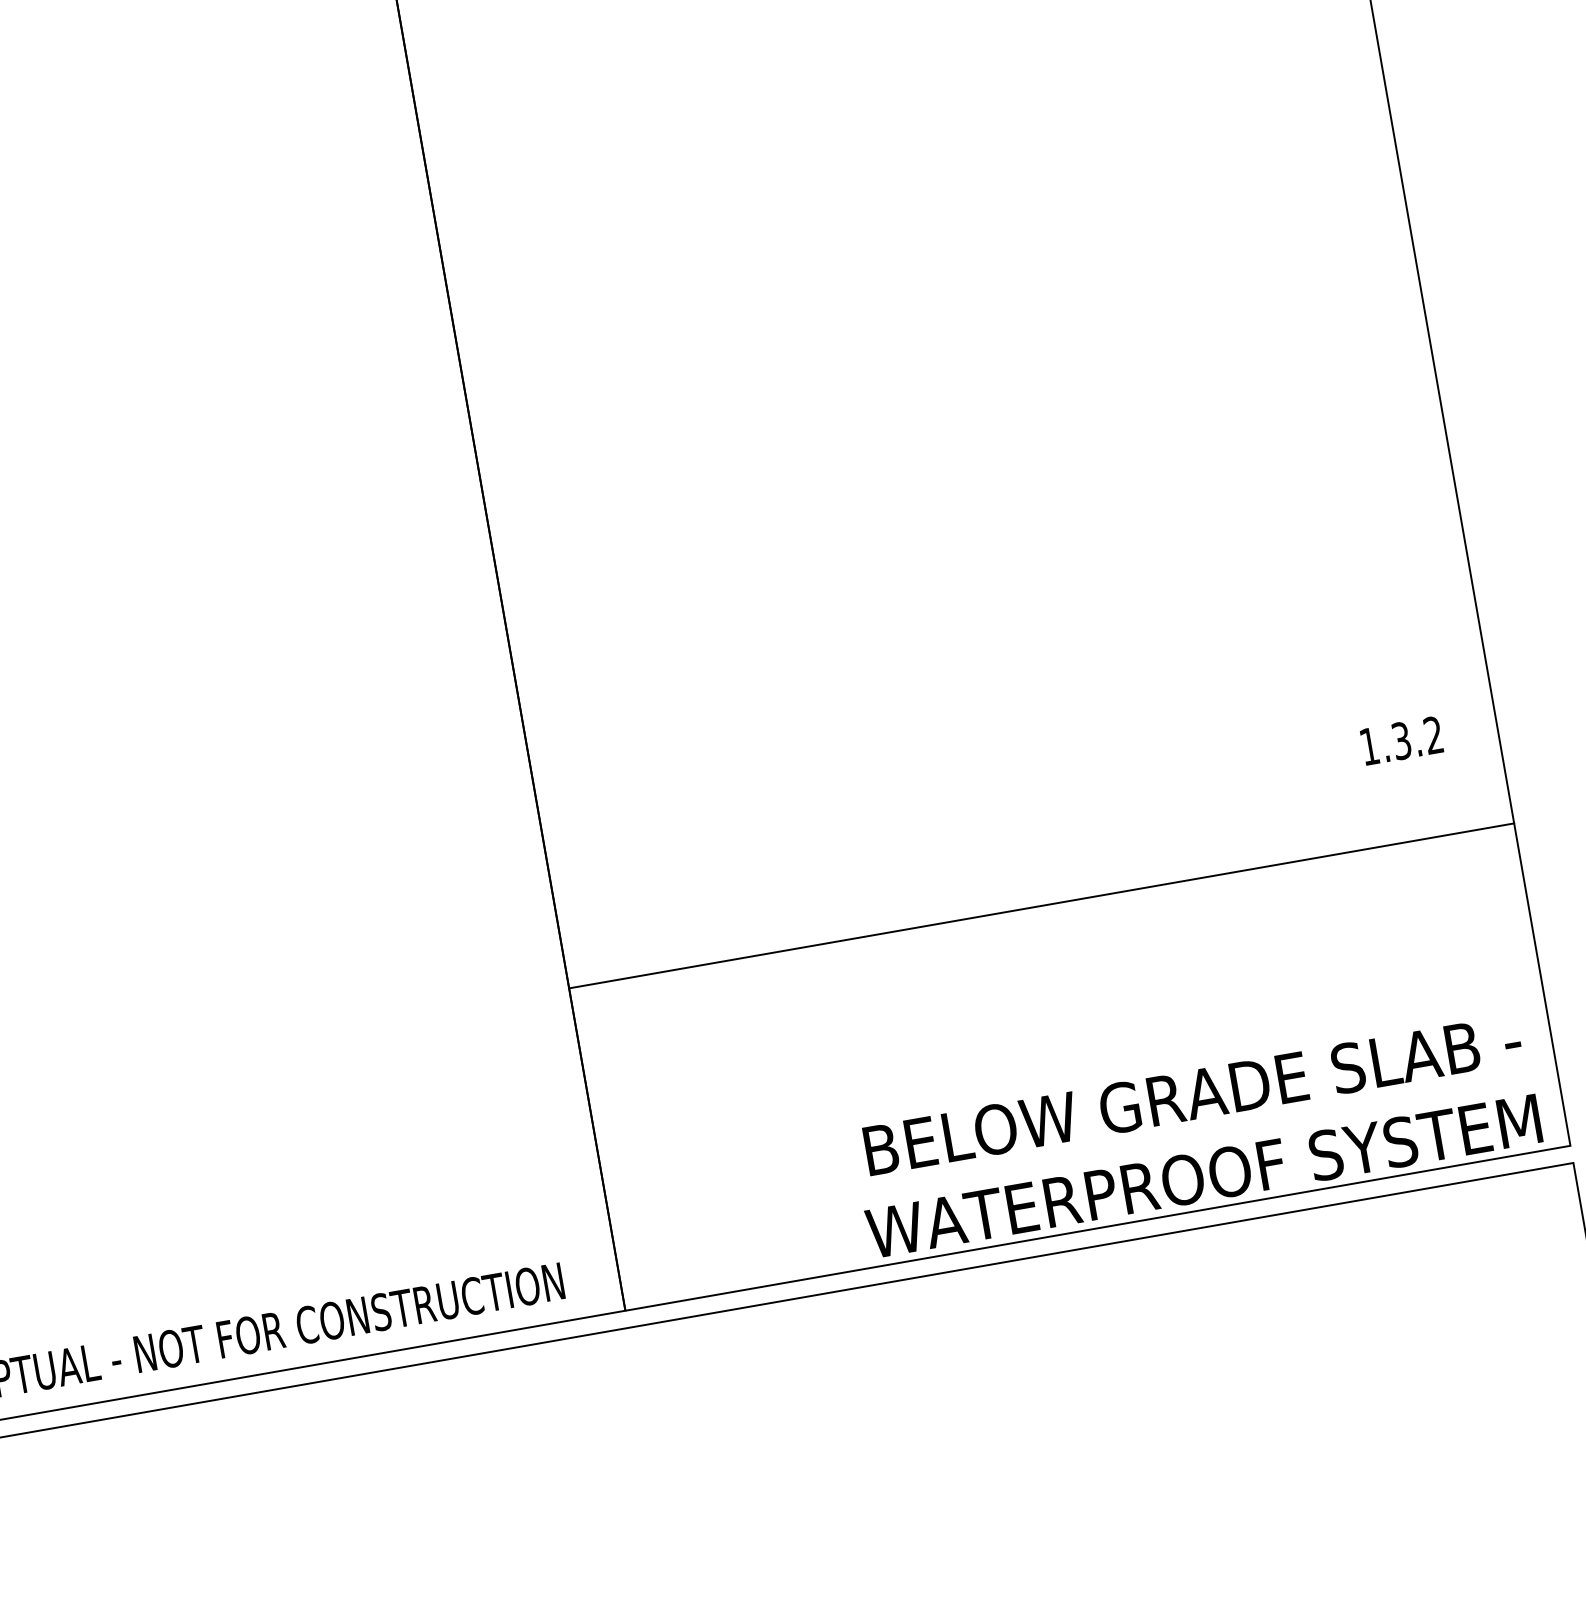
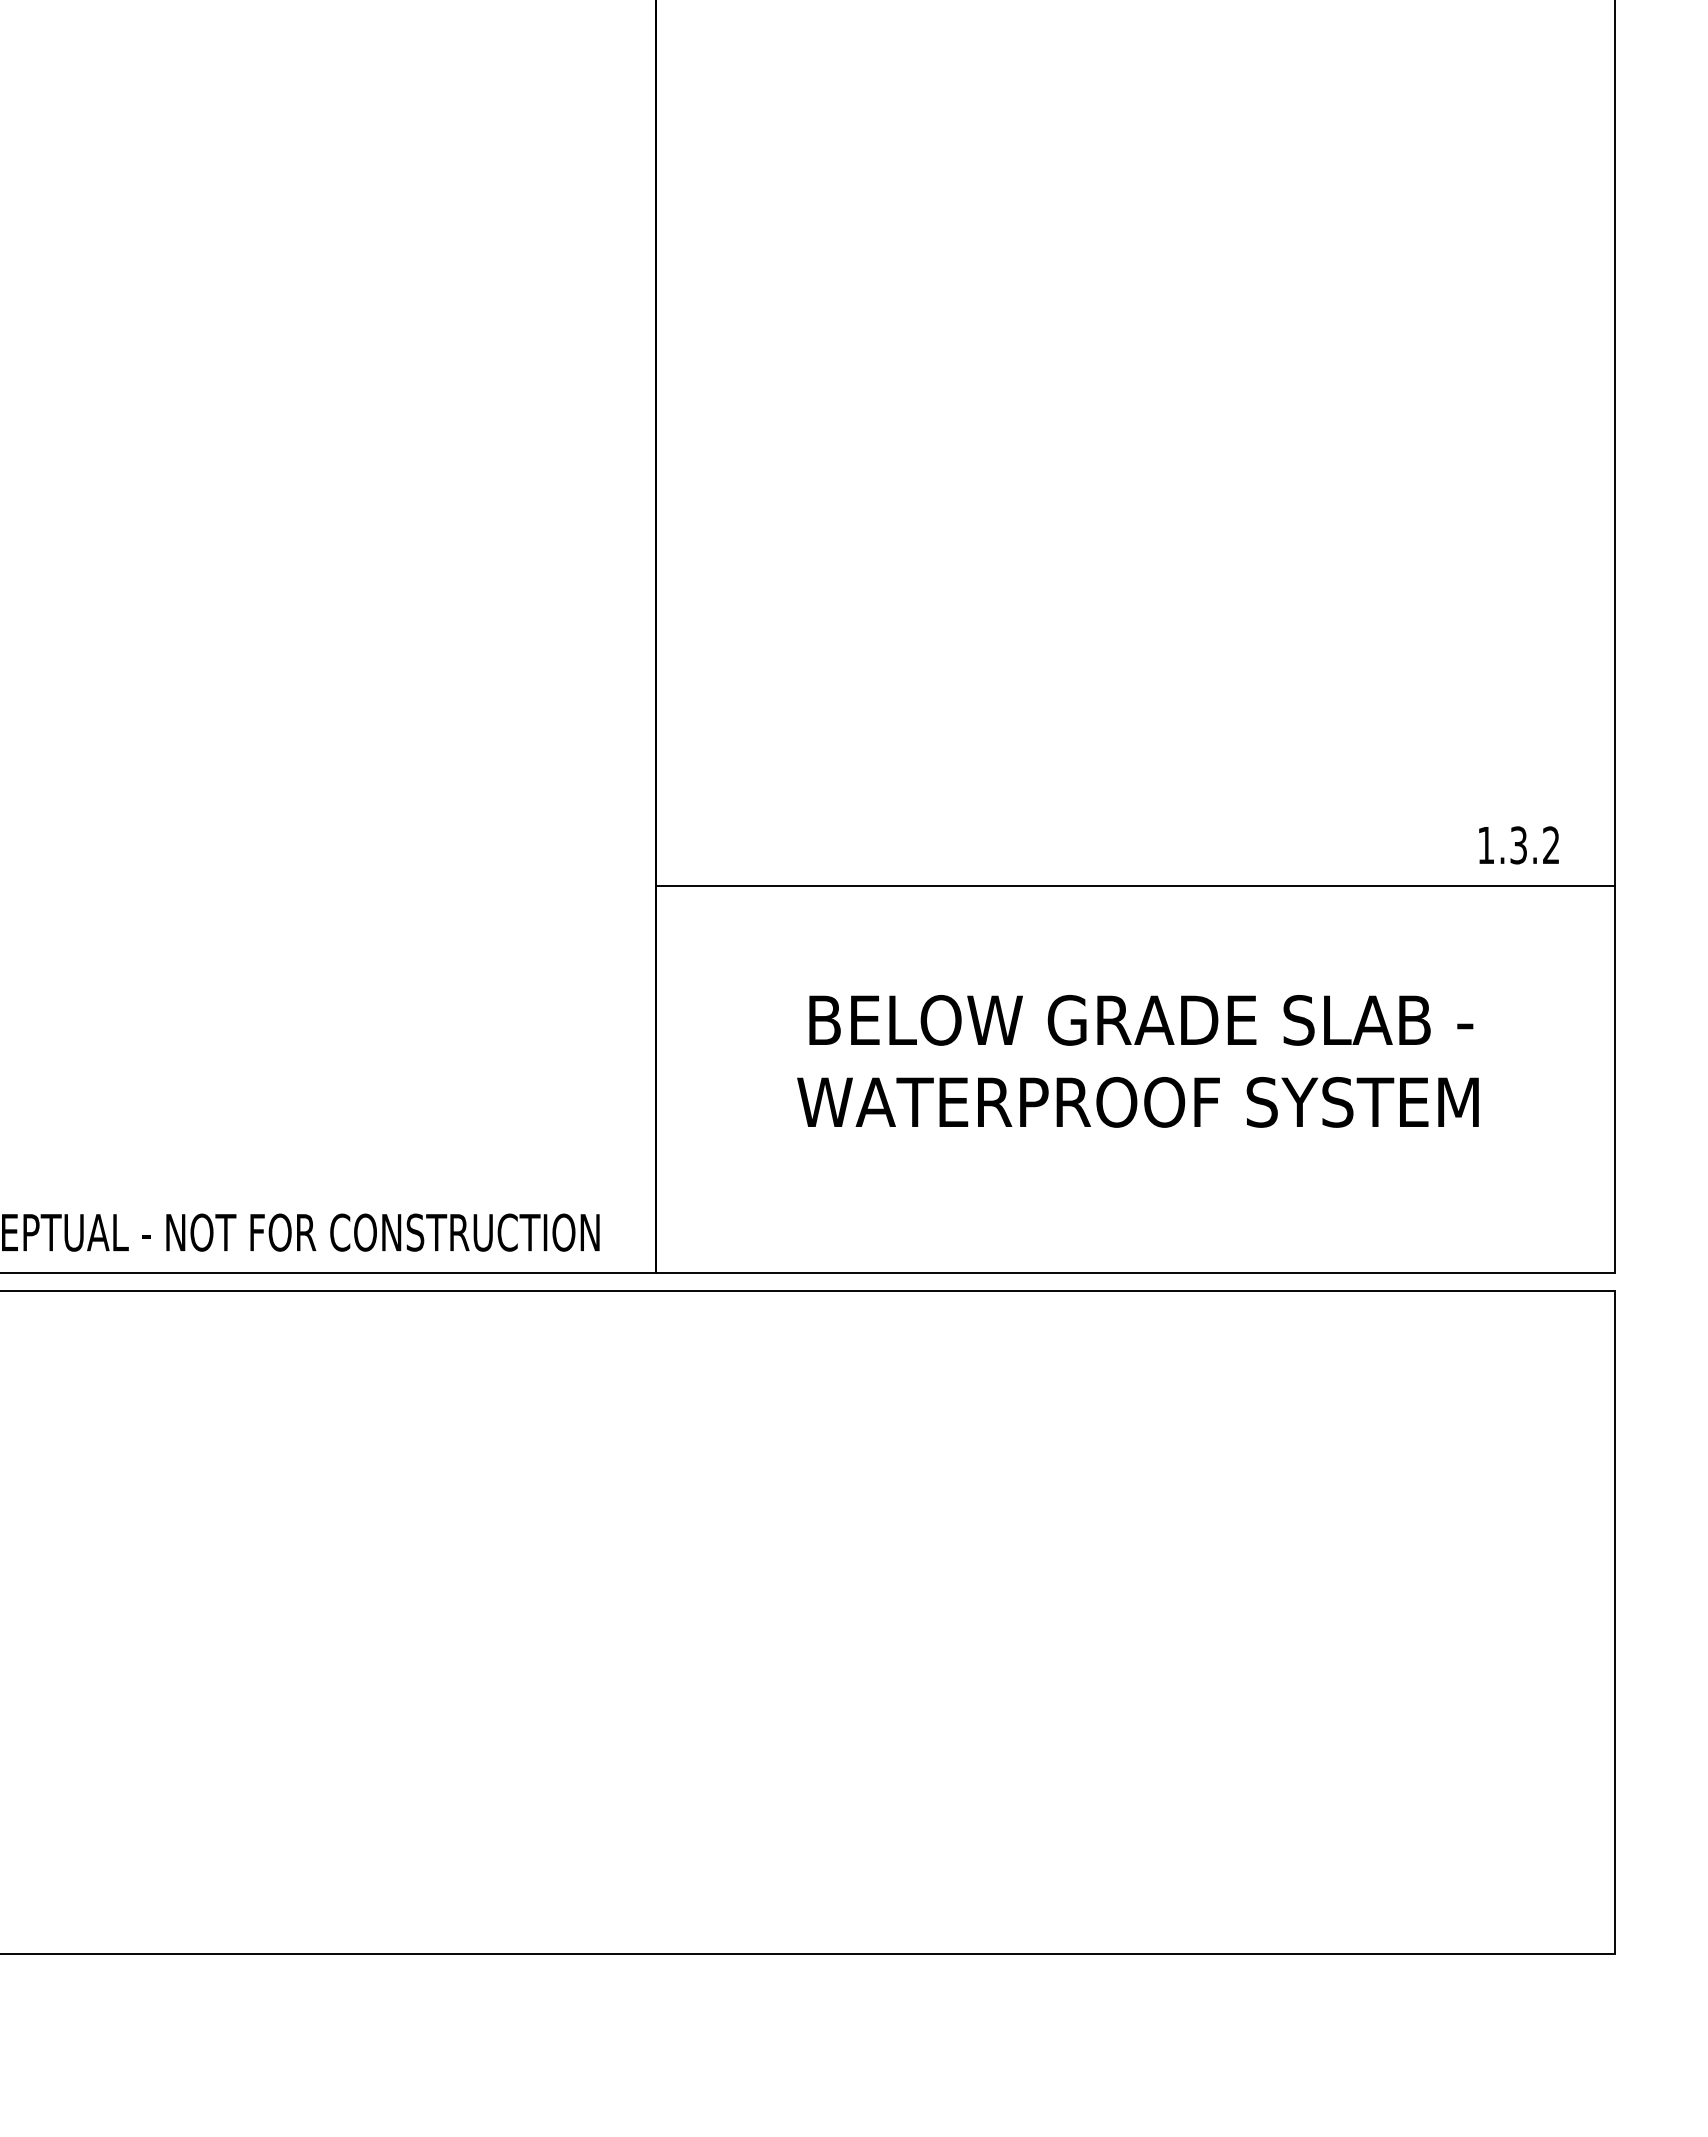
line: (1041, 905) -> (1135, 885), moved
text: (1196, 1136) -> (1137, 1061), moved

